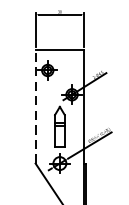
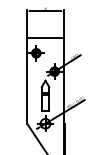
line: (36, 106) -> (27, 80), dashed -> solid

